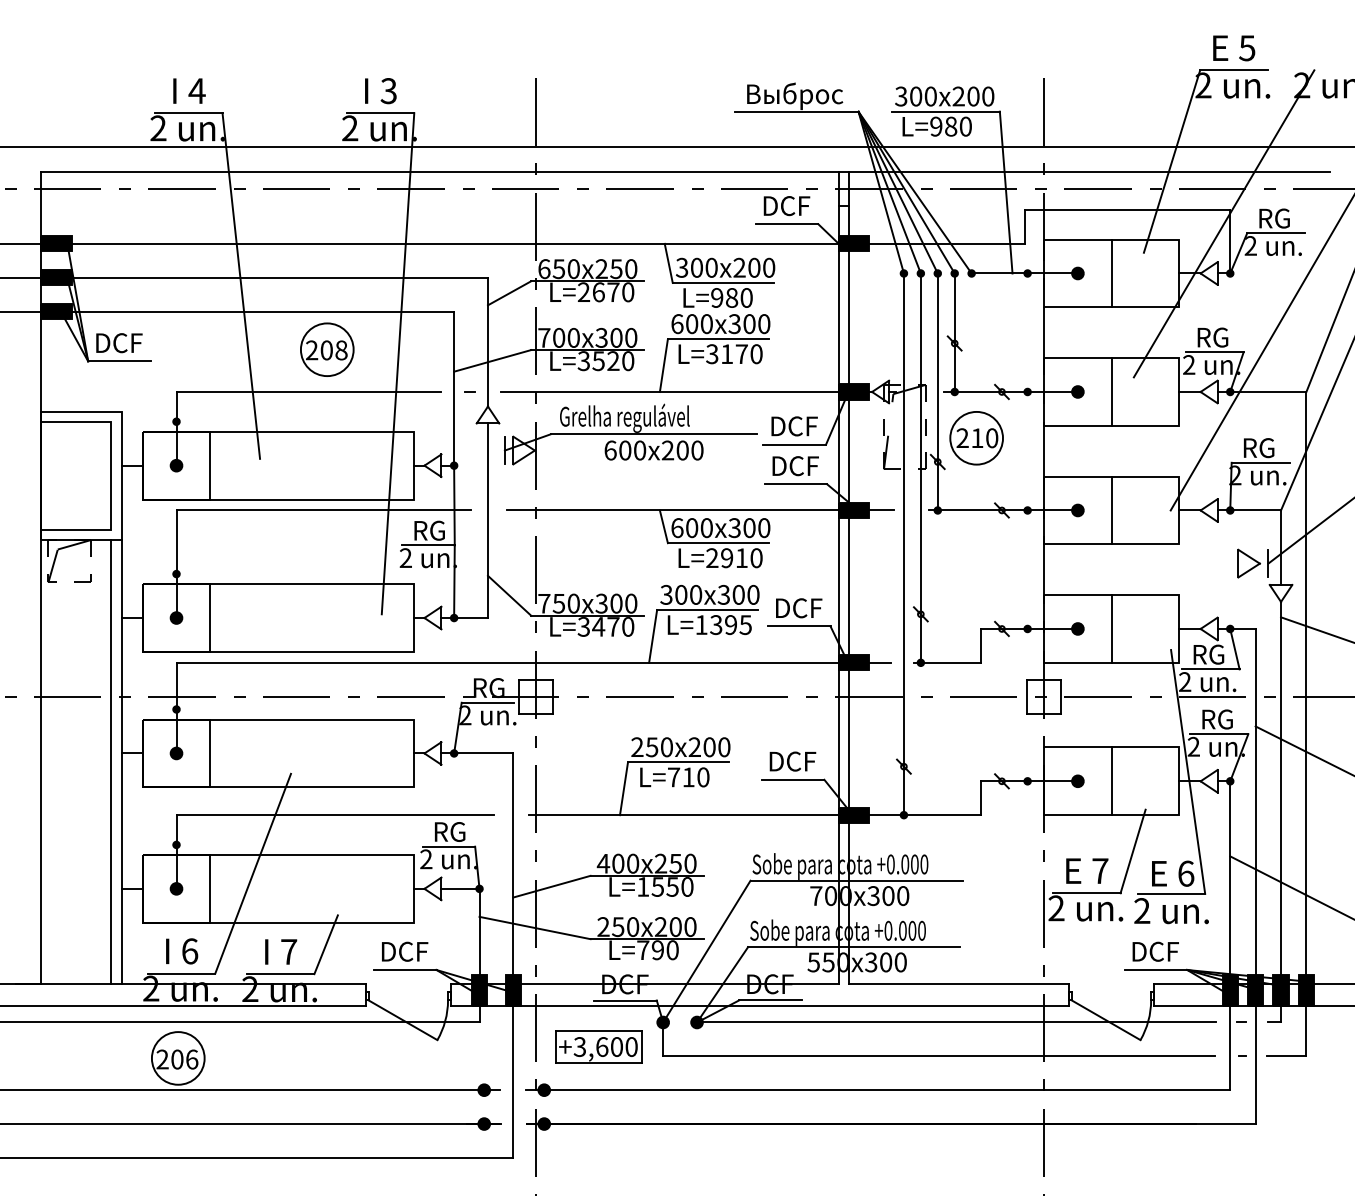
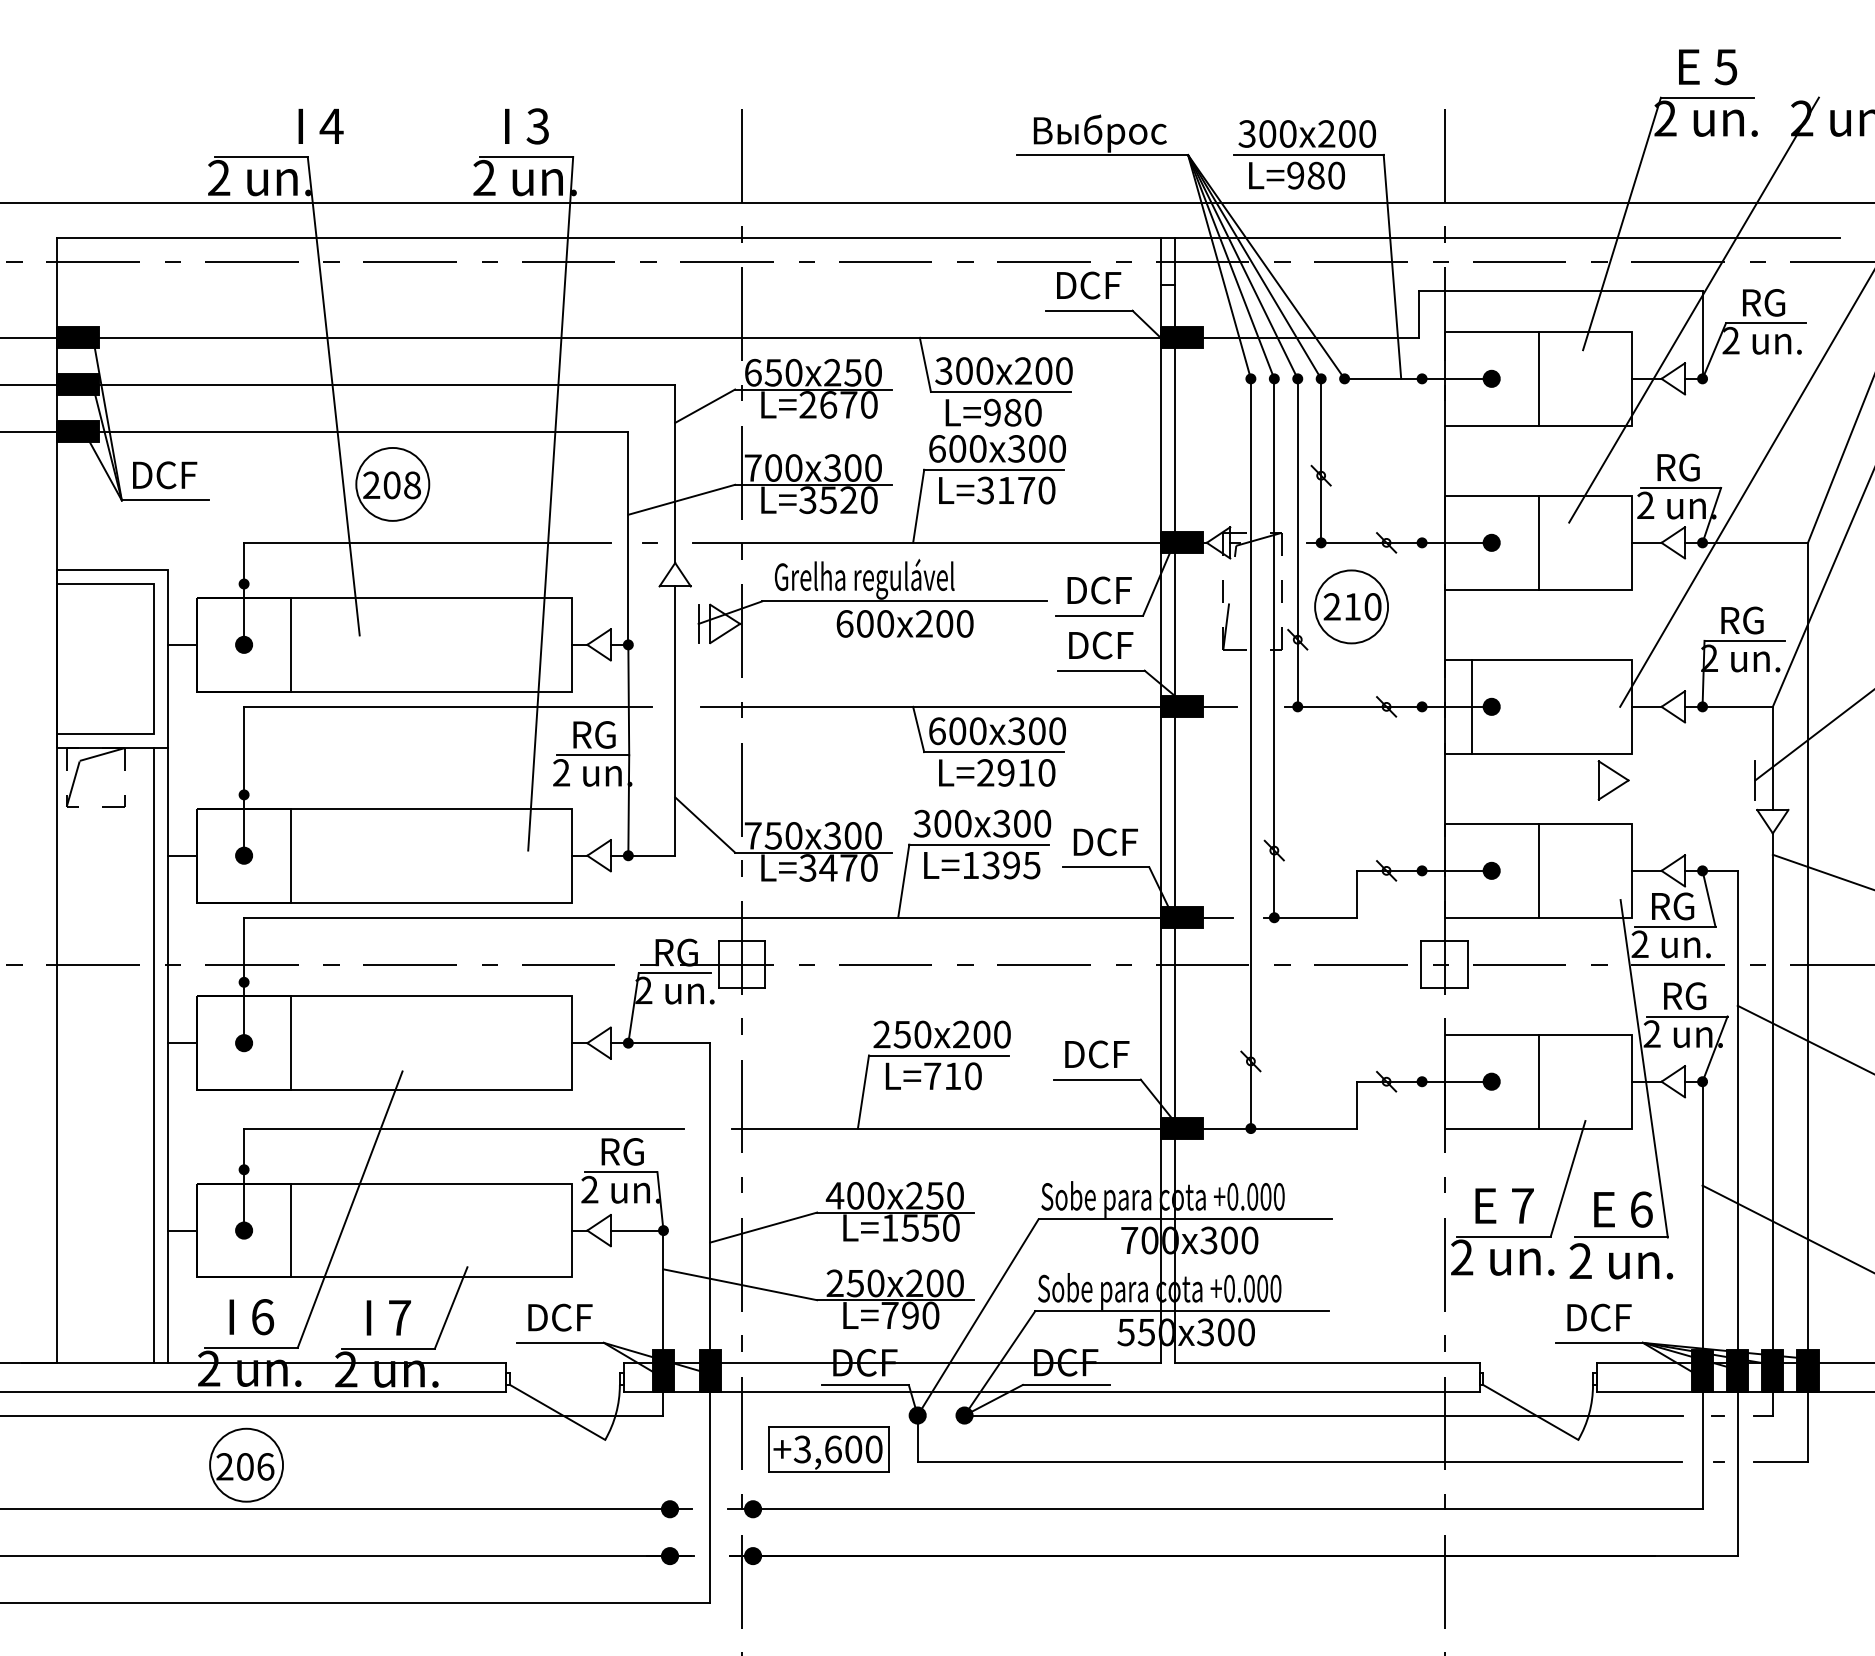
text: (189, 90) -> (320, 125), moved
part: (327, 349) -> (392, 484), moved
line: (1111, 510) -> (1471, 706), moved
part: (1248, 563) -> (1613, 780), moved

